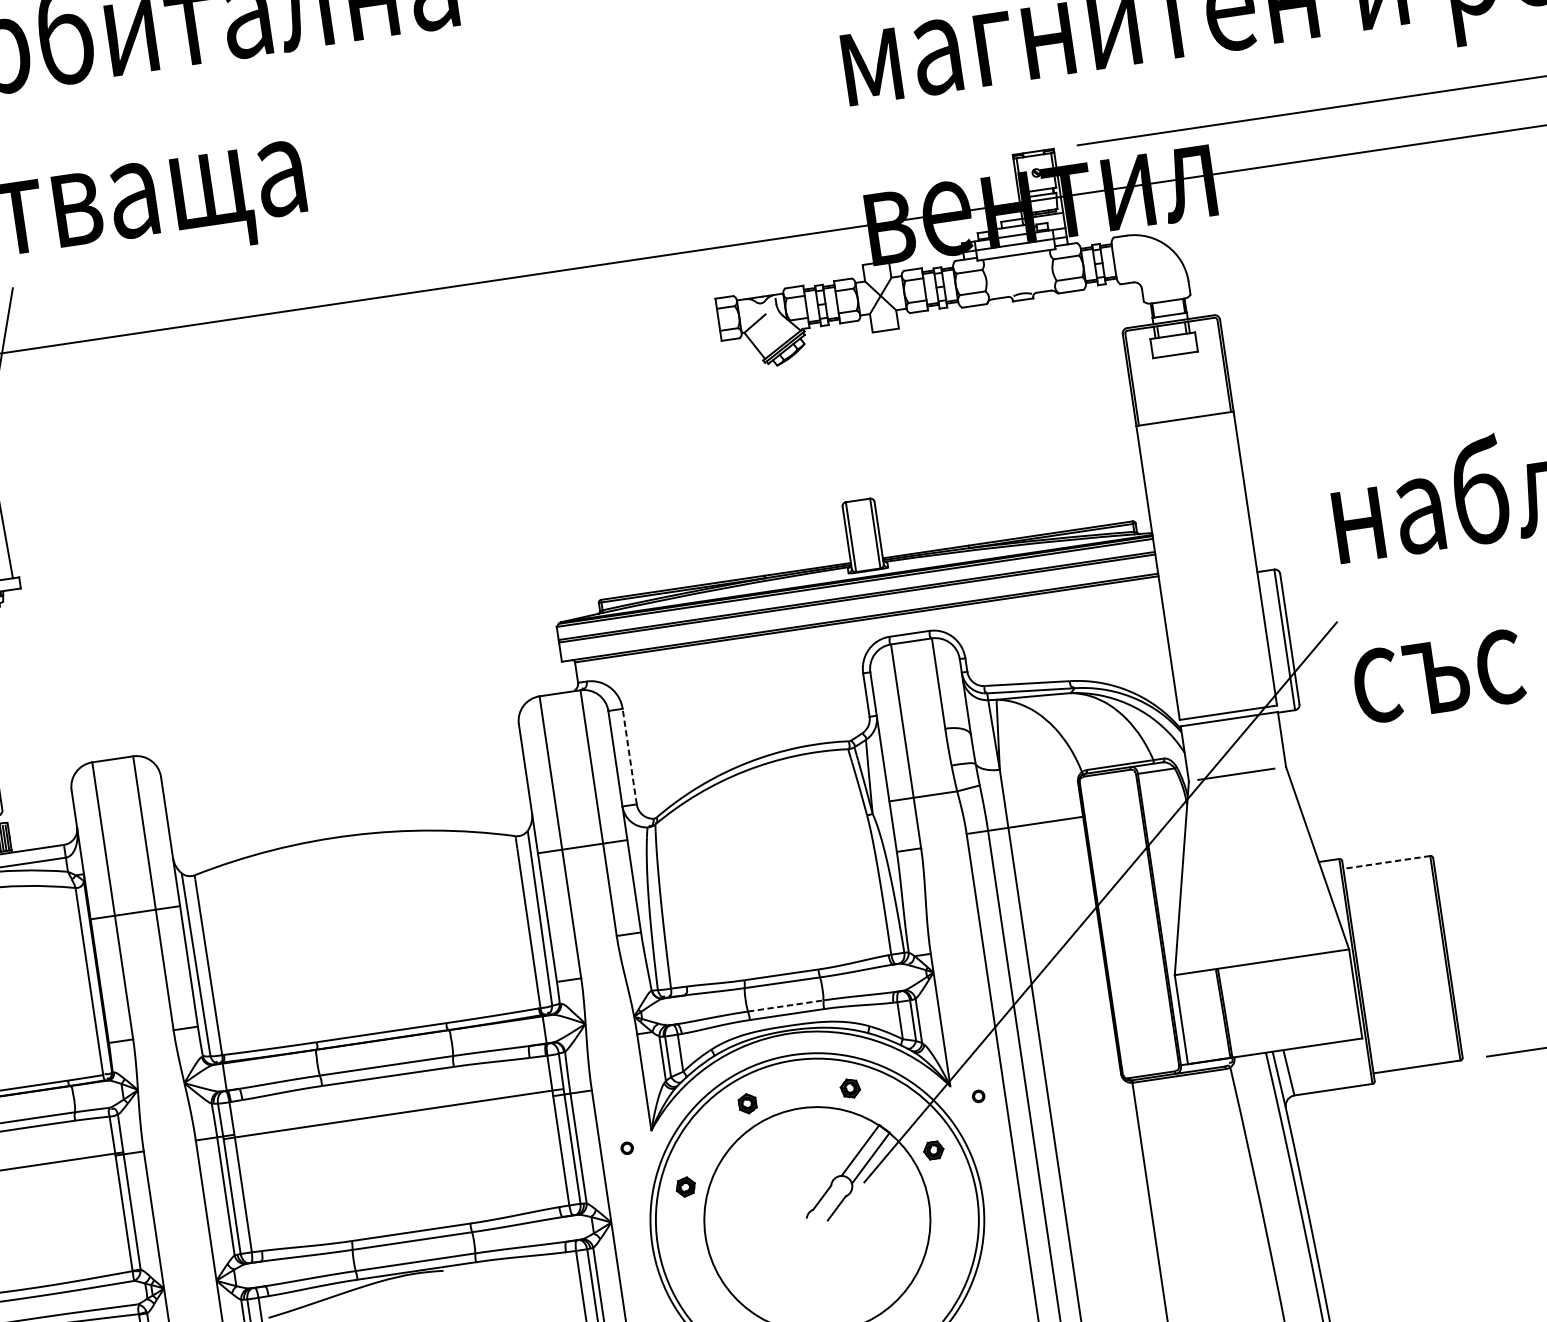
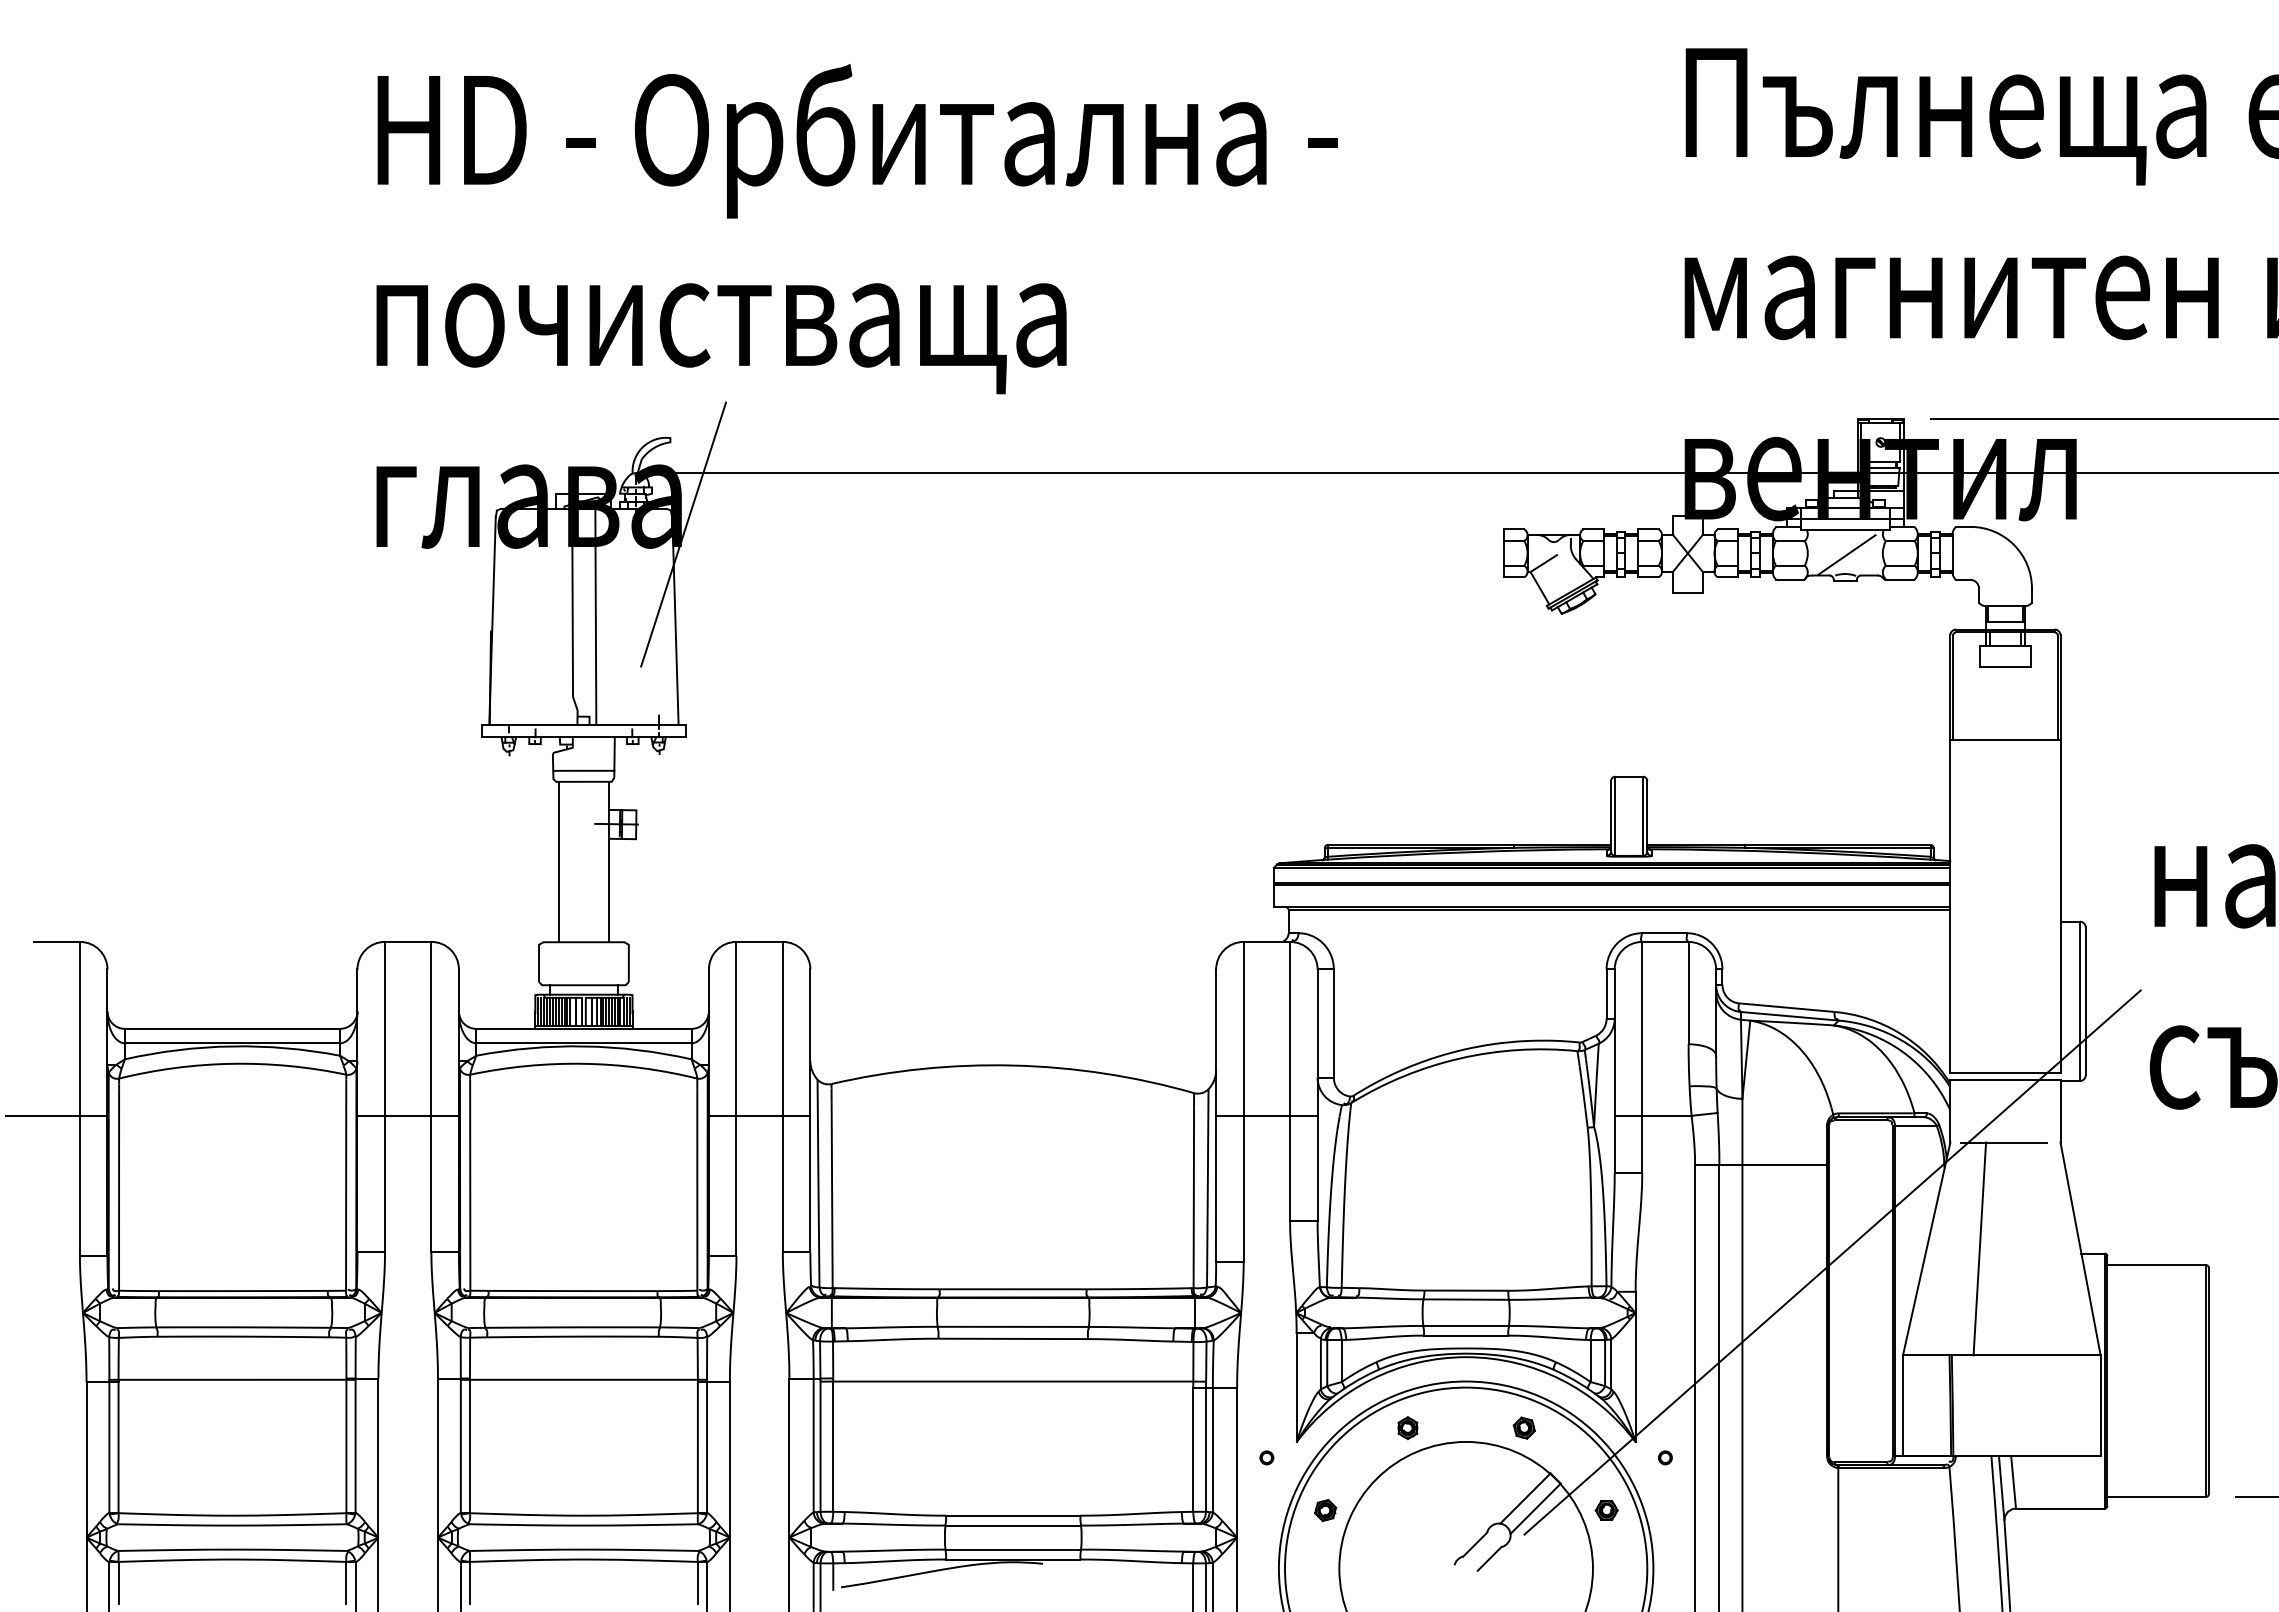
line: (1020, 276) -> (1846, 554), added
line: (629, 756) -> (1333, 1023), dashed -> solid
line: (1386, 862) -> (2156, 1265), dashed -> solid
line: (1228, 870) -> (1979, 1248), added
line: (786, 1005) -> (1466, 1325), dashed -> solid

